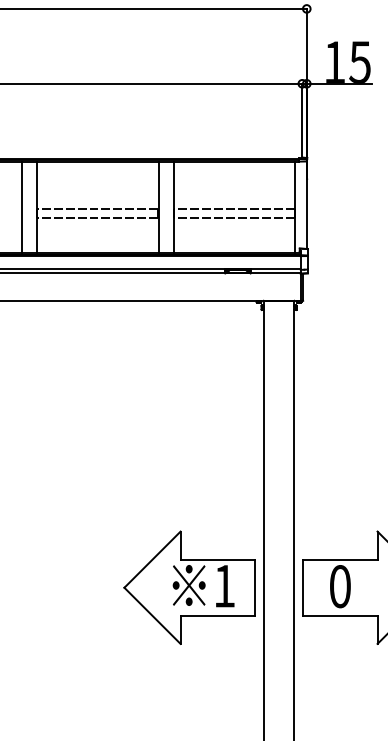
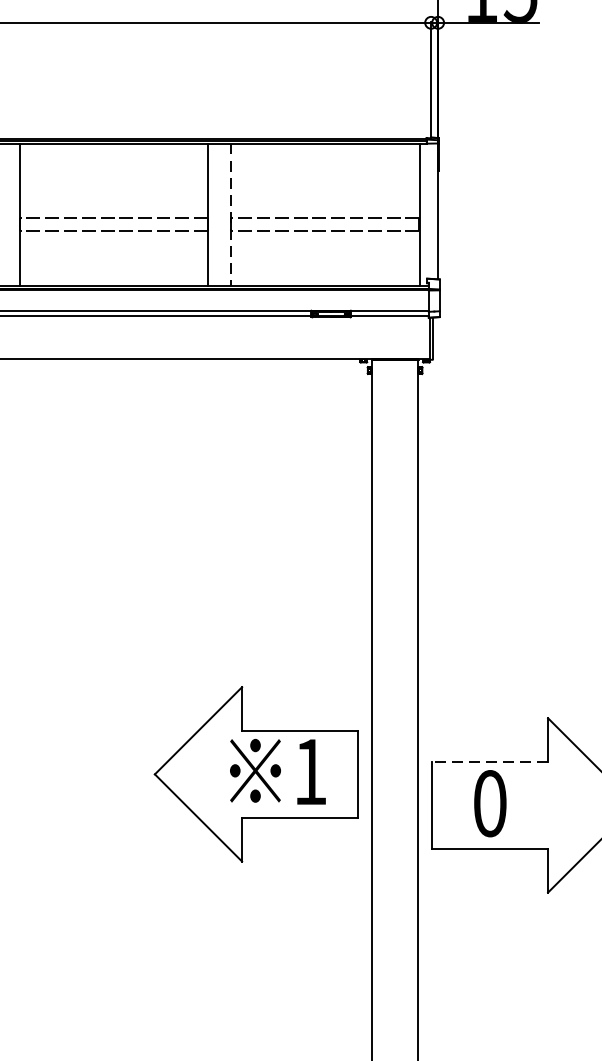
line: (173, 207) -> (231, 214), solid -> dashed
line: (339, 559) -> (488, 761), solid -> dashed
part: (189, 587) -> (255, 773), moved

